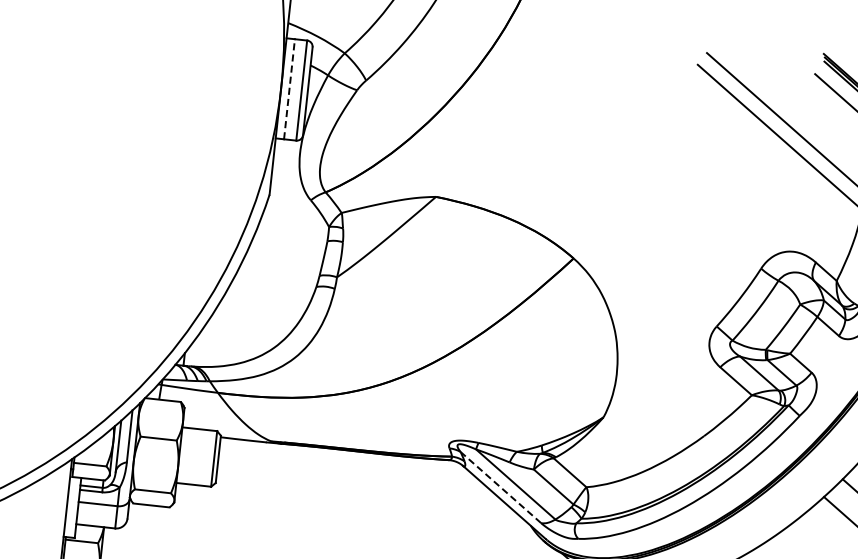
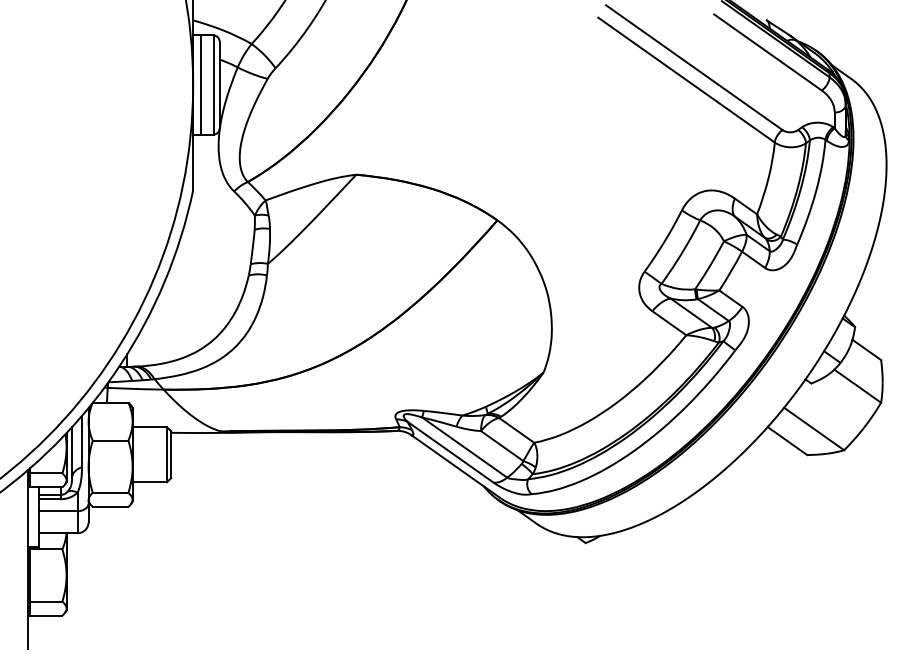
line: (289, 89) -> (201, 85), dashed -> solid
line: (500, 487) -> (450, 452), dashed -> solid

